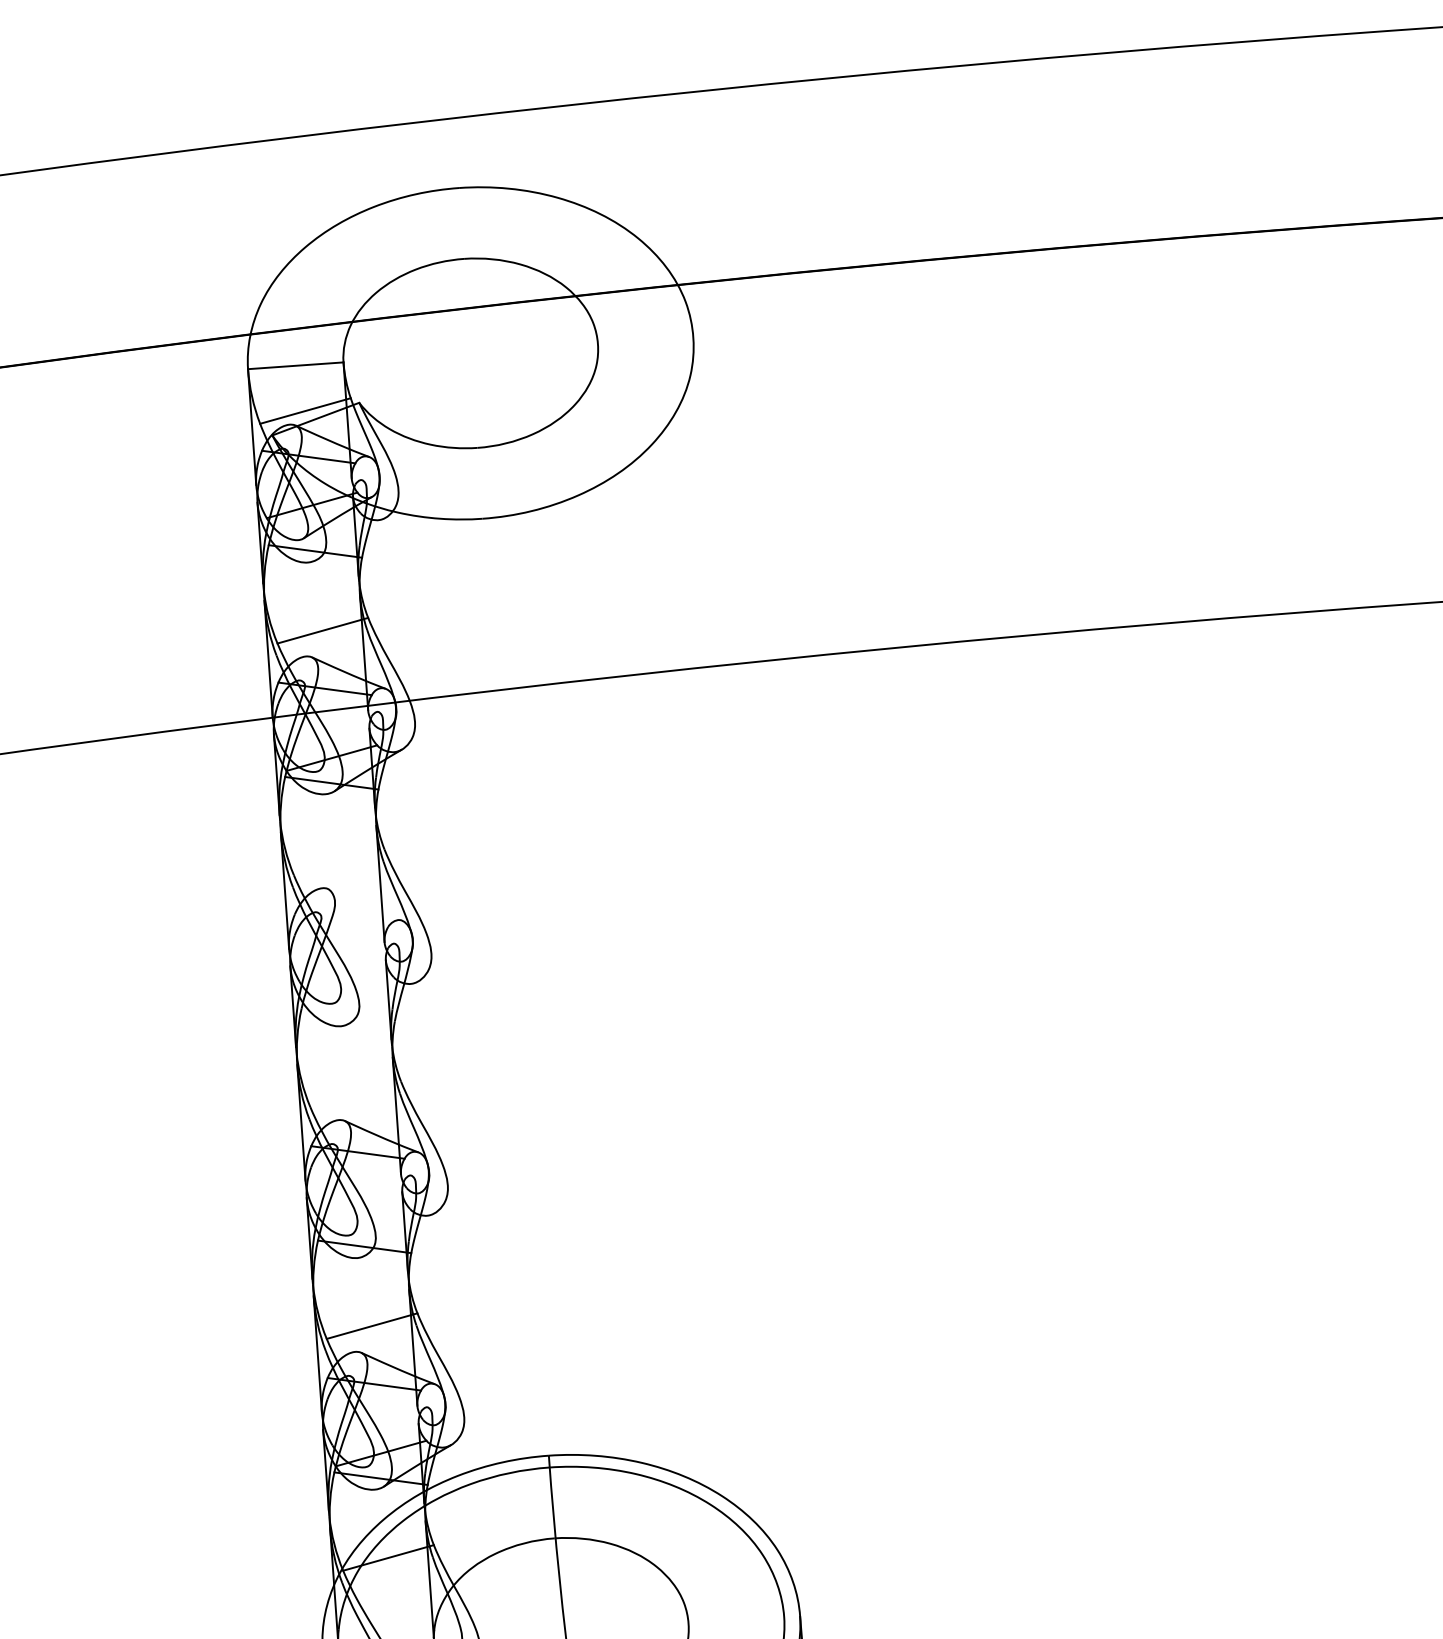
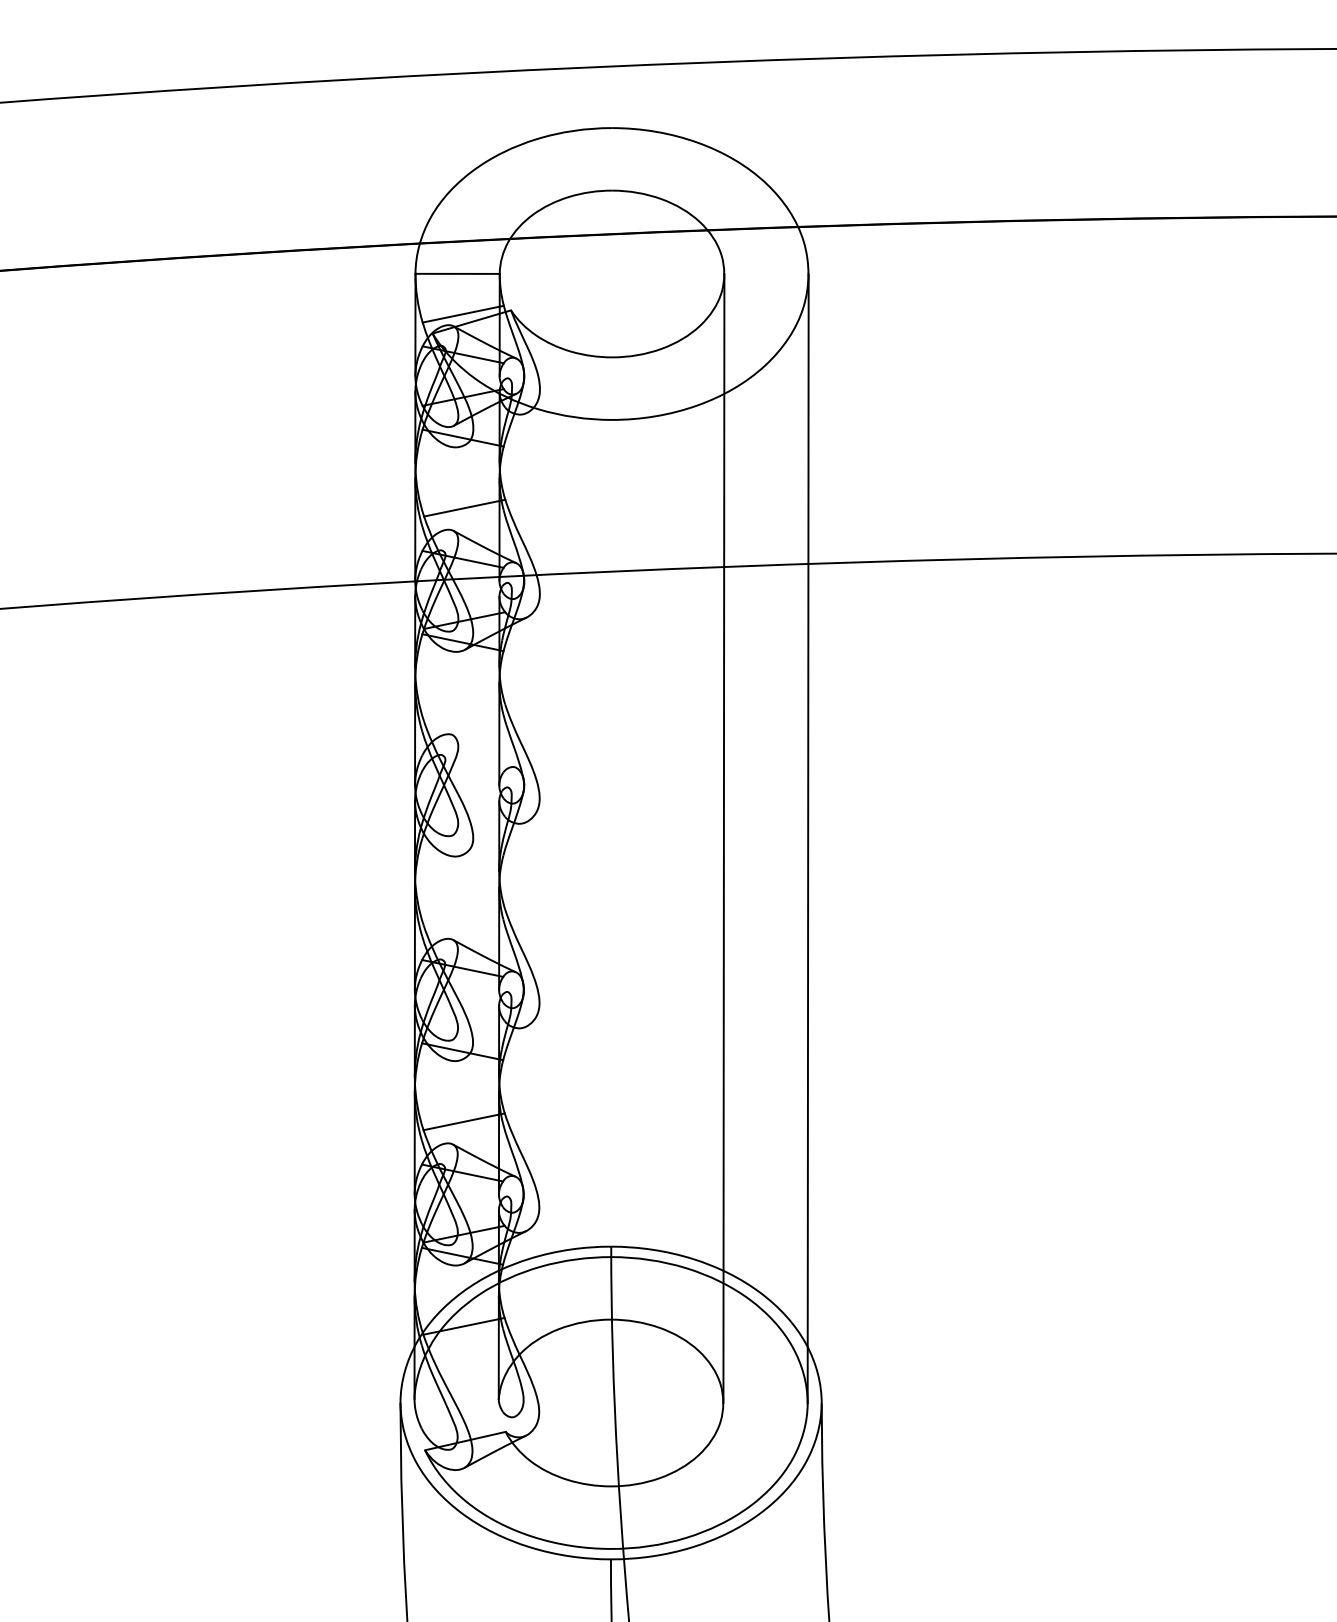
line: (738, 977) -> (807, 838), added
line: (642, 984) -> (723, 838), added

